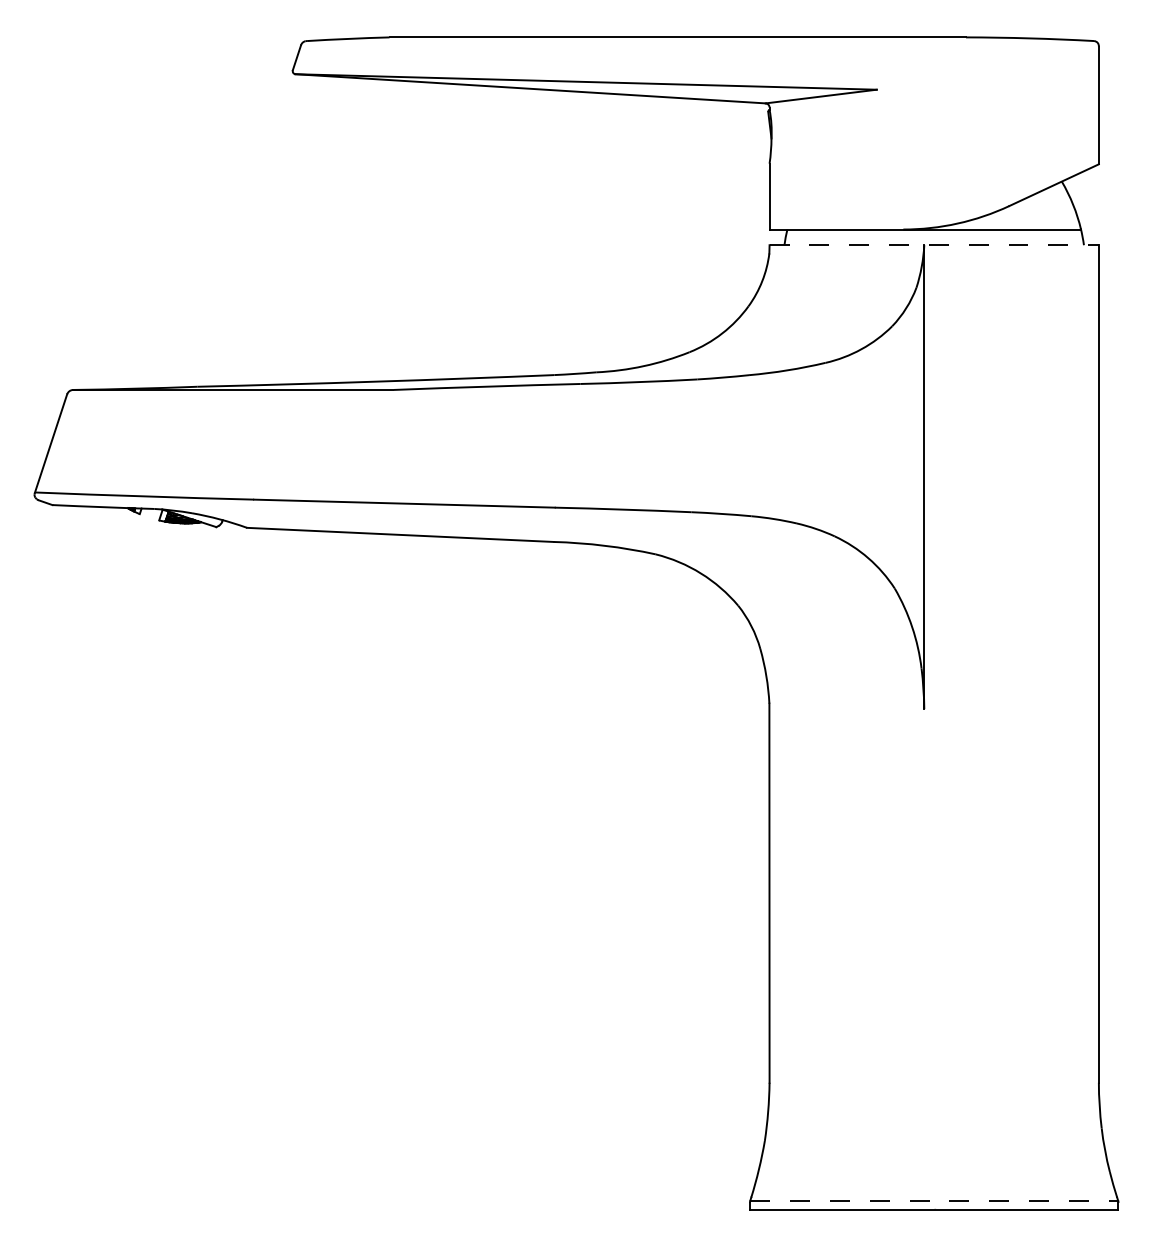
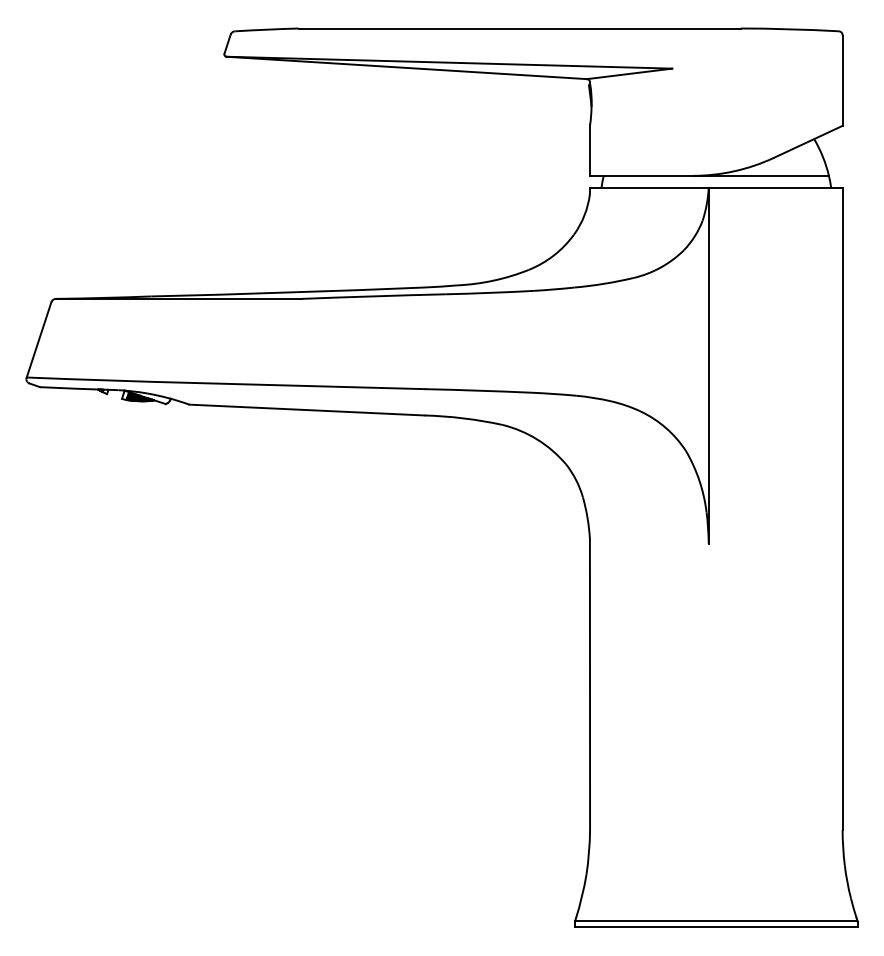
line: (934, 245) -> (716, 188), dashed -> solid
line: (934, 1200) -> (716, 920), dashed -> solid

